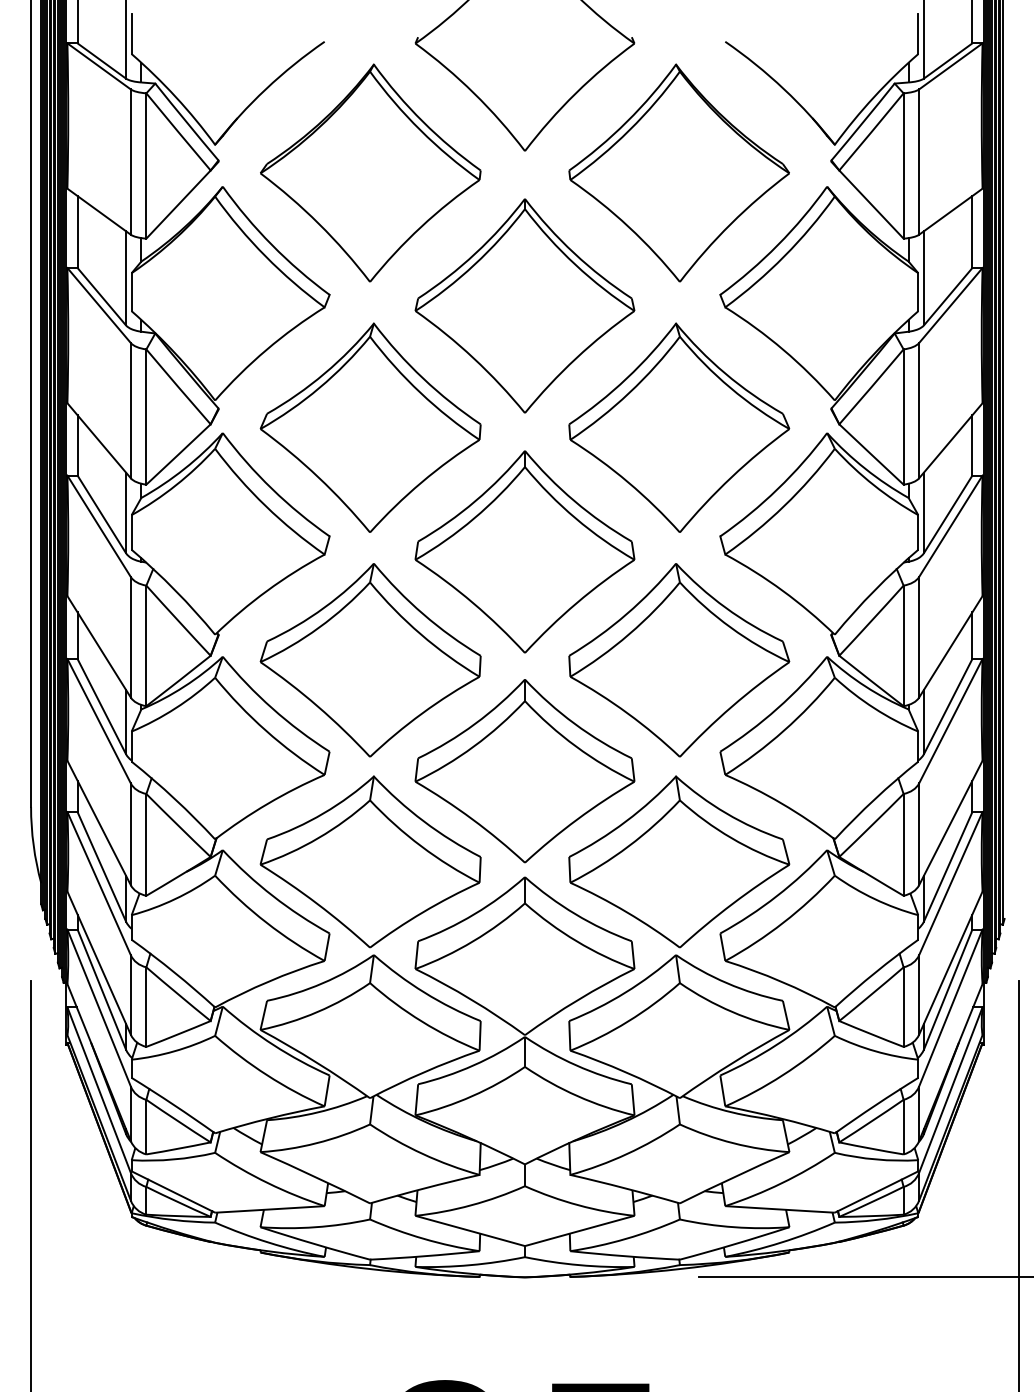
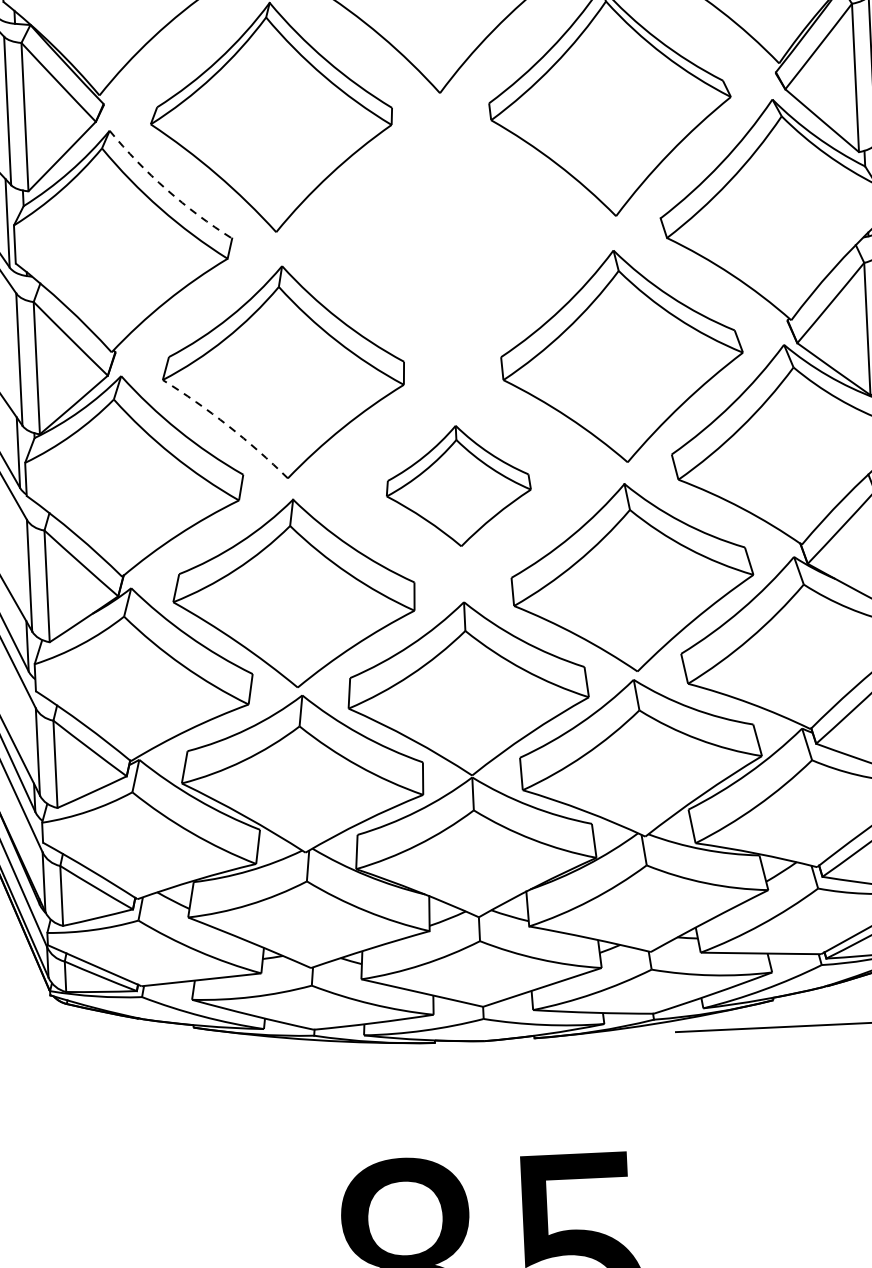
arc: (272, 489) -> (167, 190), solid -> dashed
part: (524, 551) -> (446, 245), removed
arc: (317, 706) -> (227, 425), solid -> dashed
part: (524, 771) -> (458, 486), size x0.6

